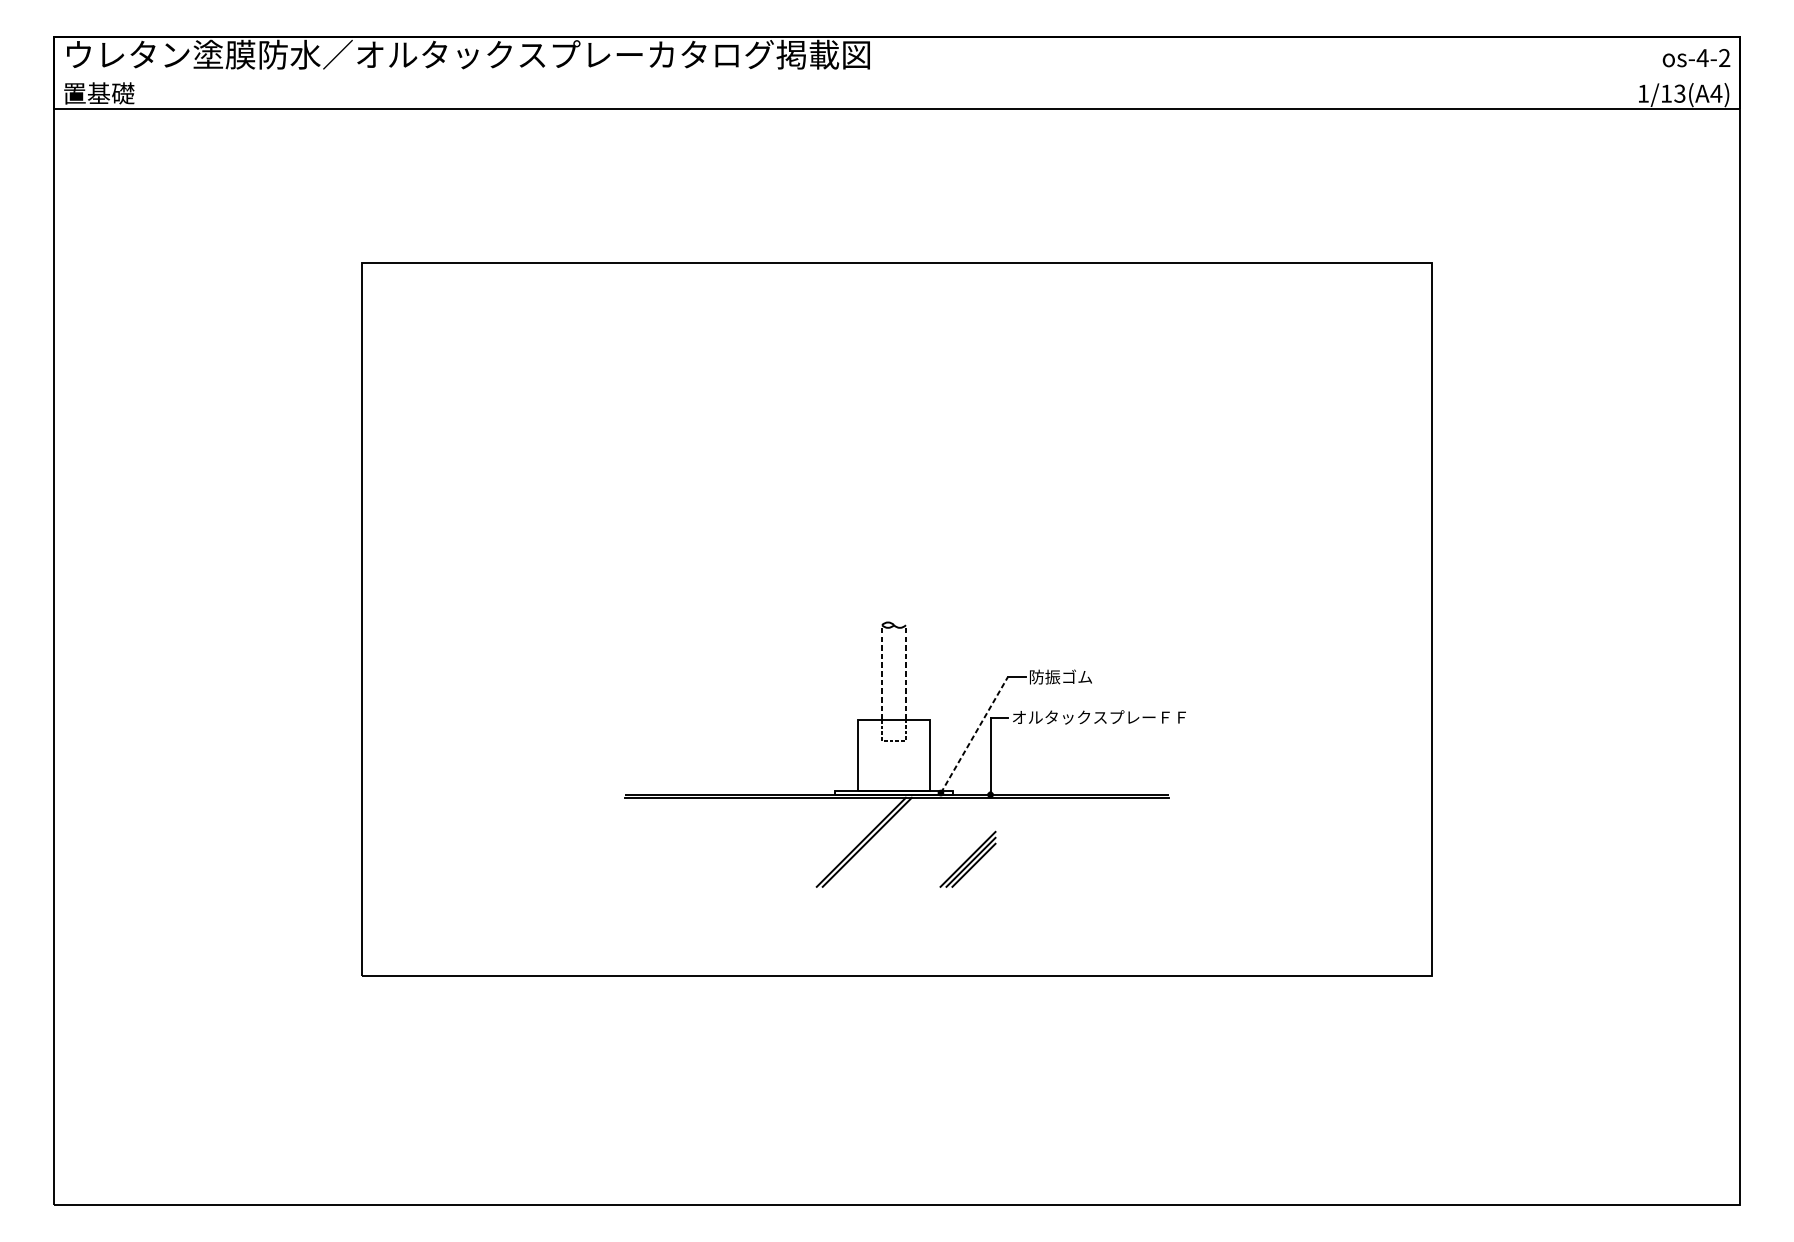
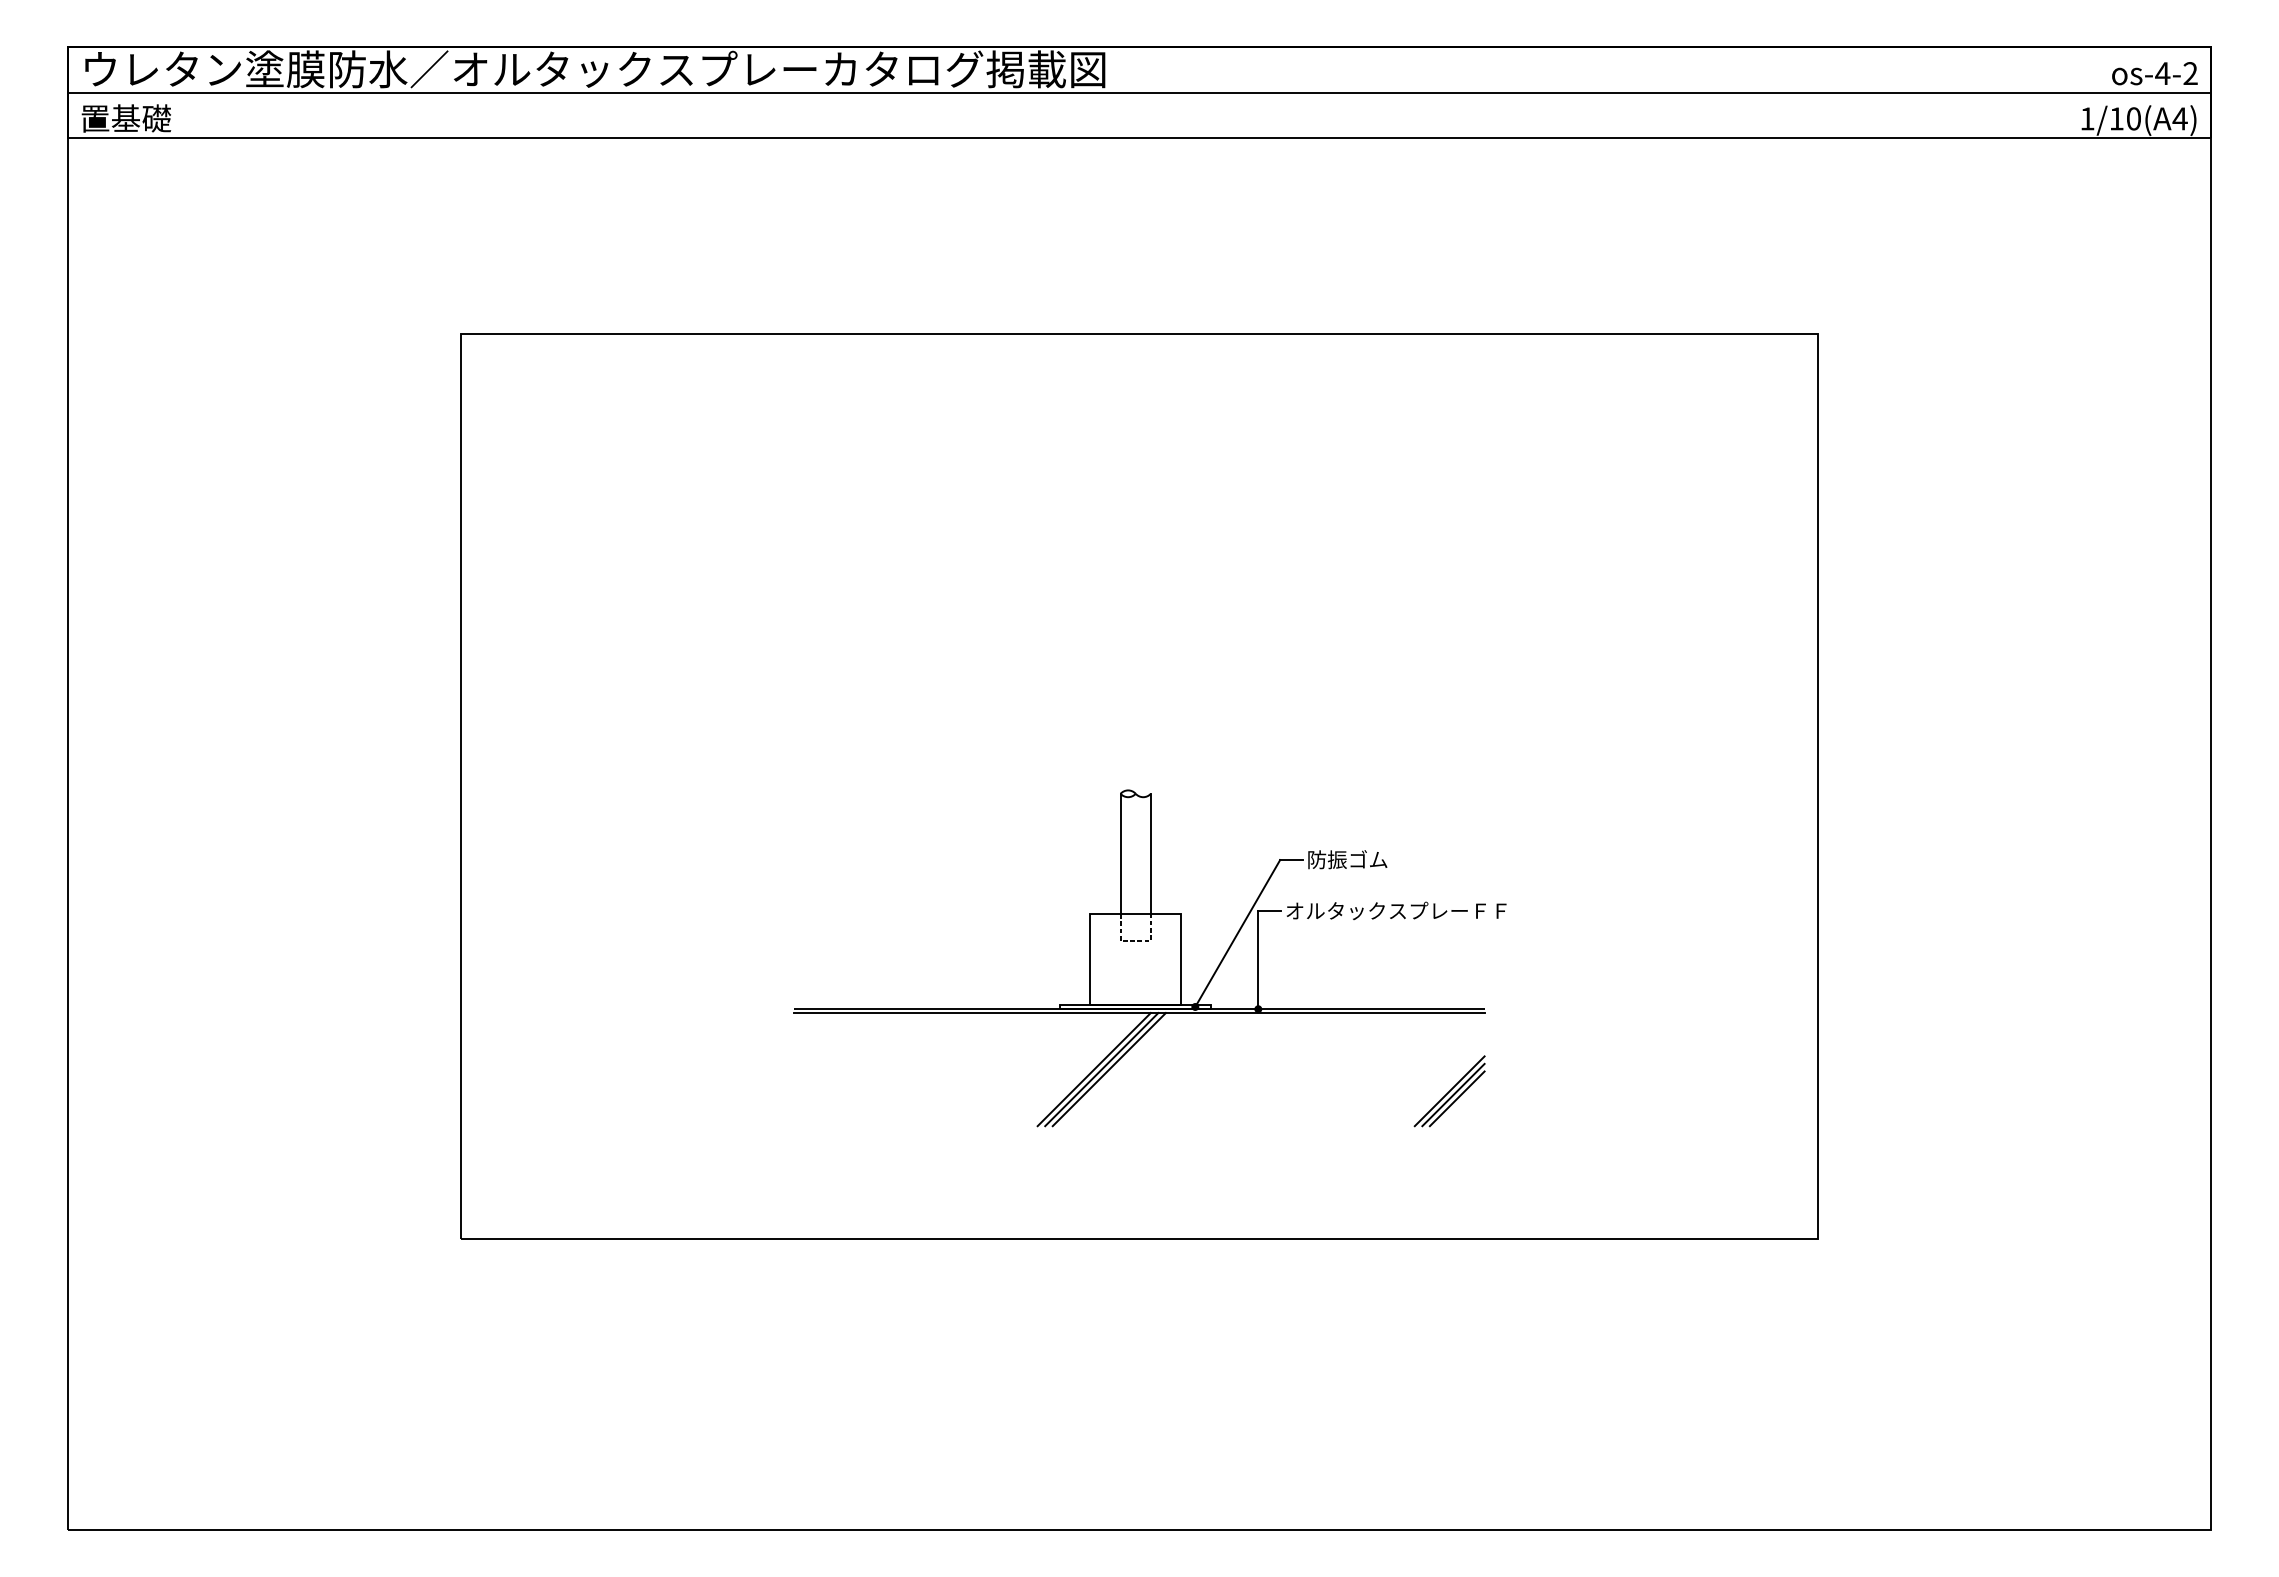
line: (897, 72) -> (1139, 92), added
text: (1679, 93) -> (2133, 118), 1/13(A4) -> 1/10(A4)
line: (882, 672) -> (1120, 853), dashed -> solid
line: (905, 672) -> (1150, 853), dashed -> solid
line: (974, 735) -> (1237, 933), dashed -> solid
line: (872, 842) -> (1108, 1069), added
part: (967, 859) -> (1449, 1091), moved

